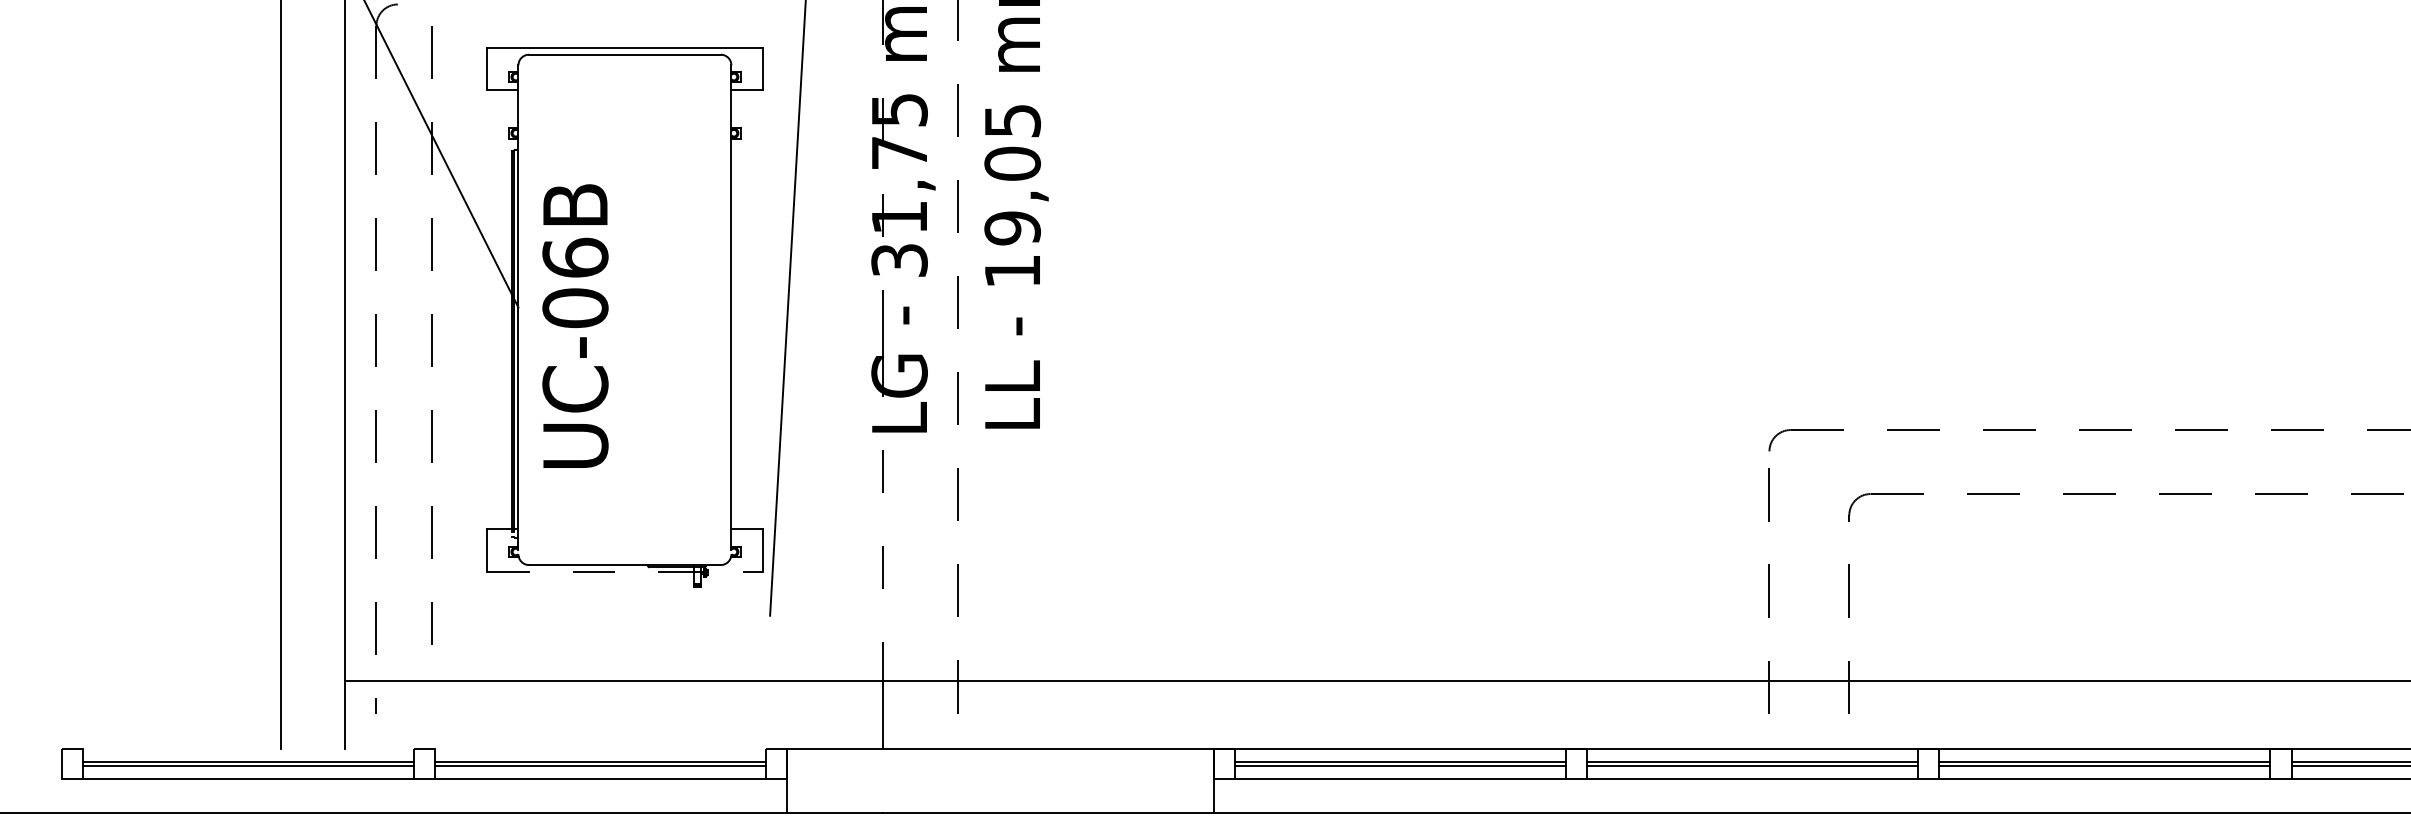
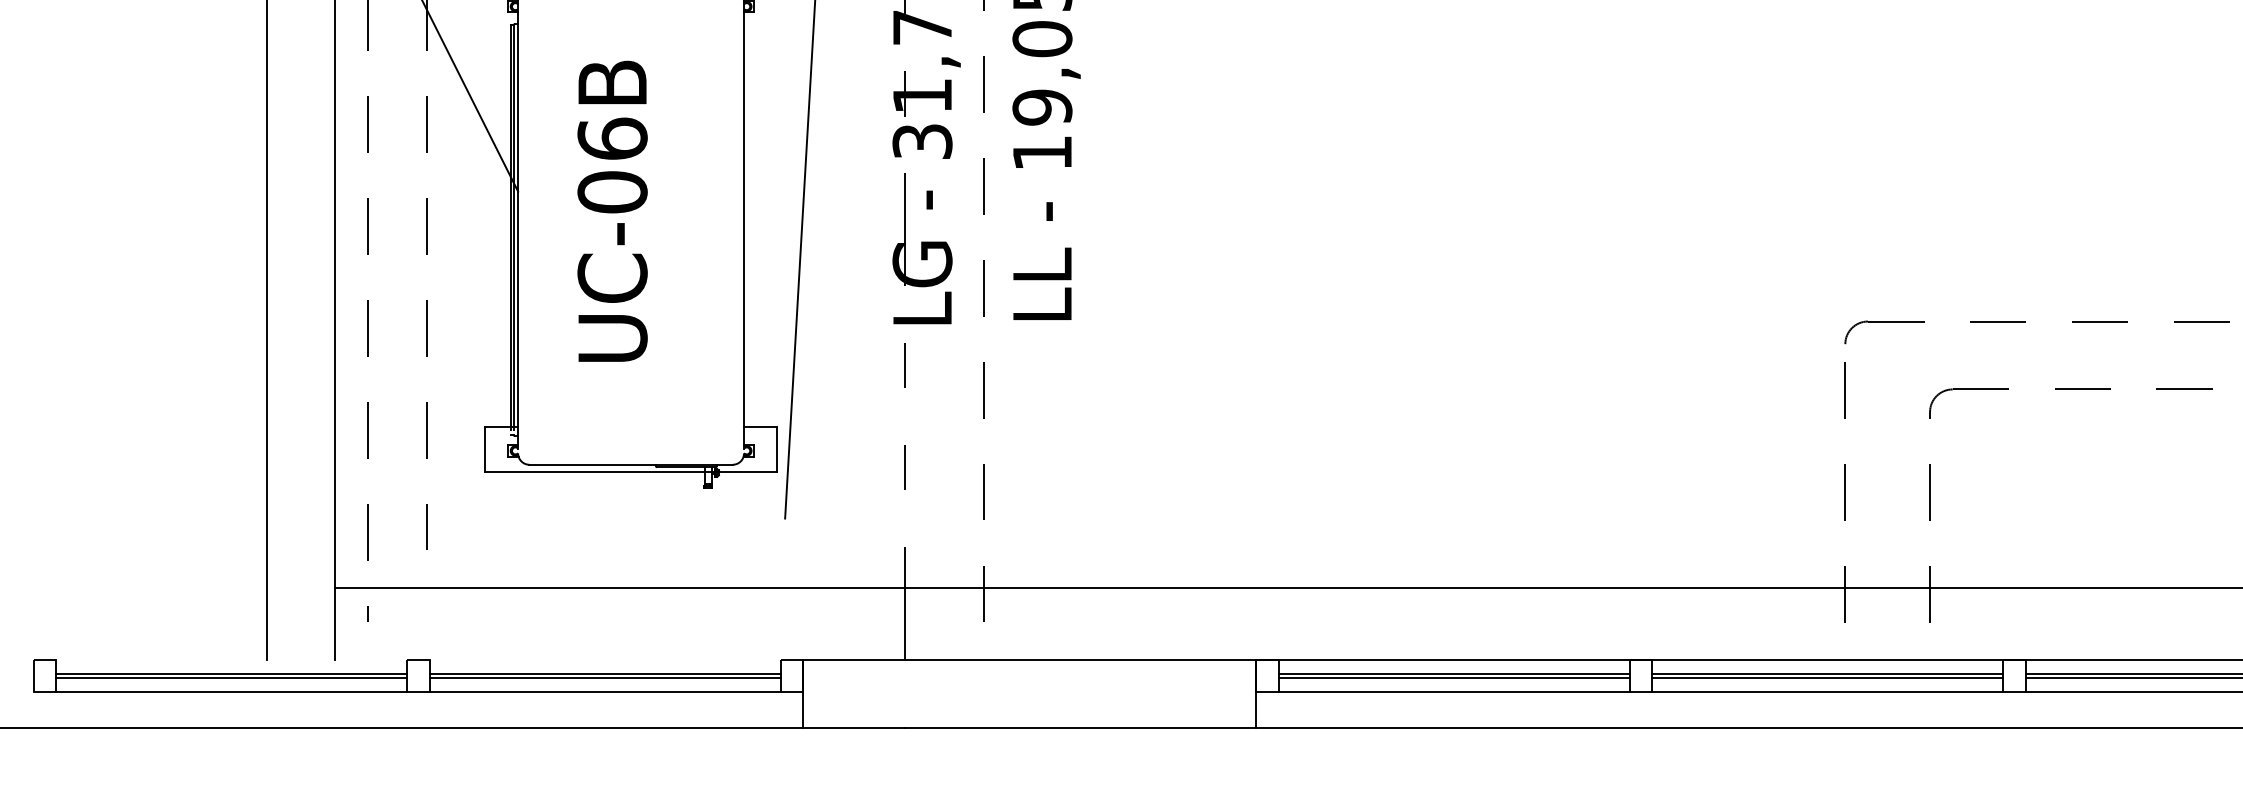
text: (575, 325) -> (612, 210), moved
line: (624, 571) -> (630, 471), dashed -> solid

